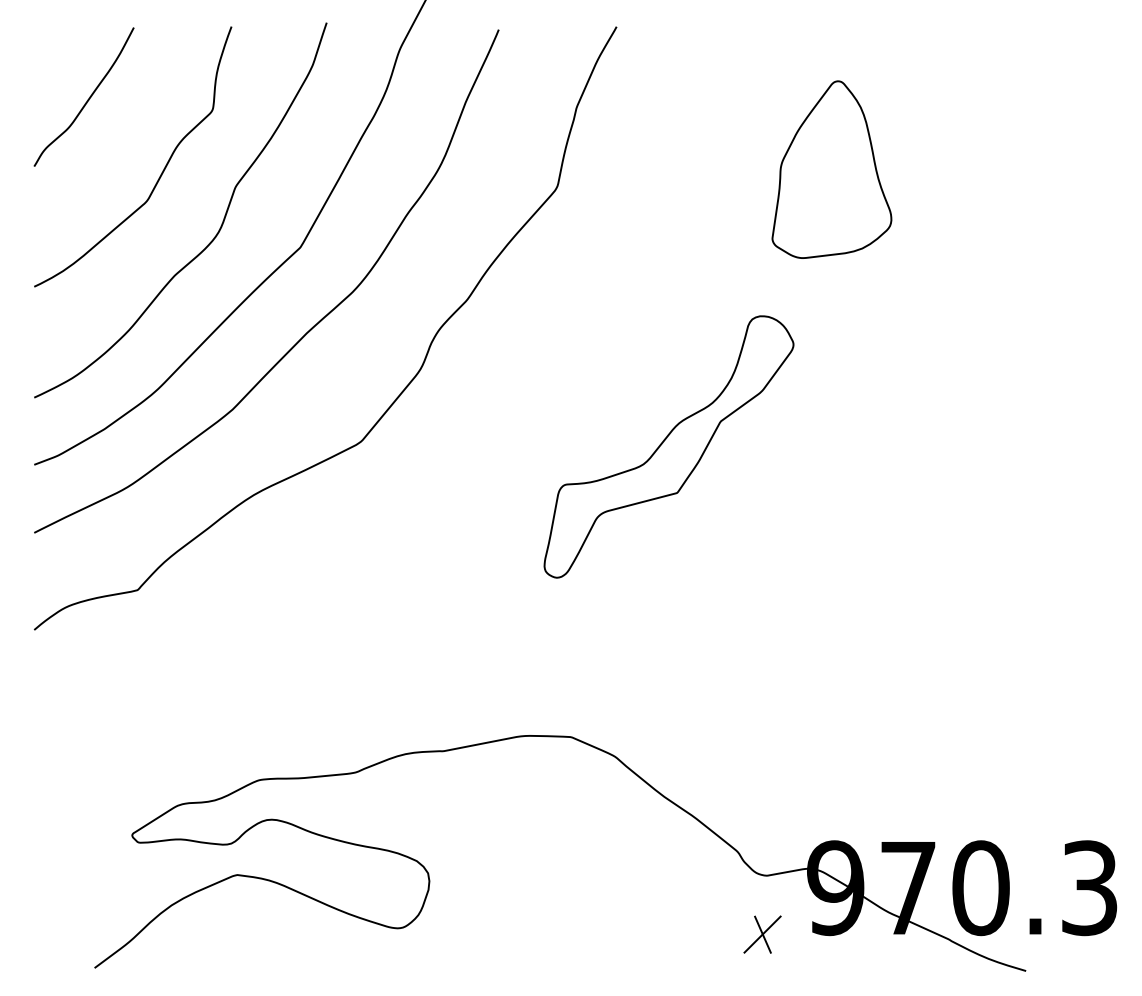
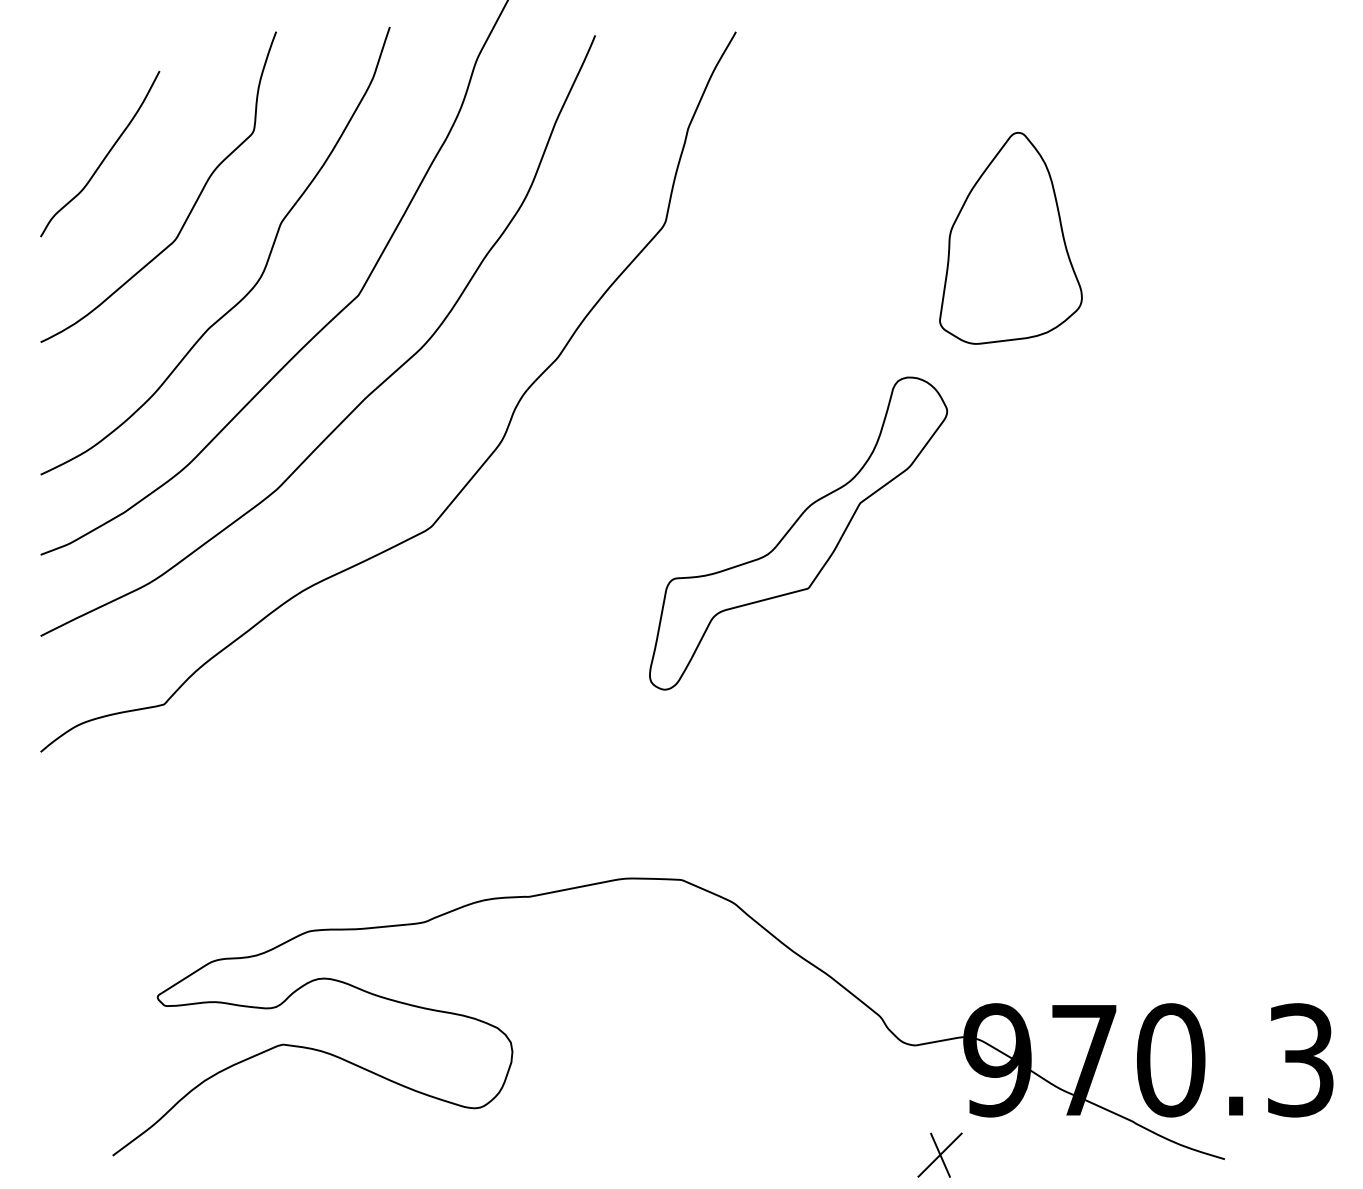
curve: (87, 99) -> (104, 156), moved
part: (831, 169) -> (1010, 238), moved
part: (762, 934) -> (939, 1155), moved

